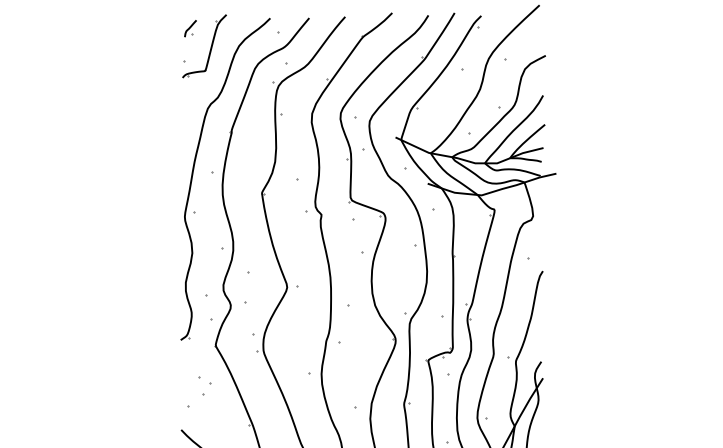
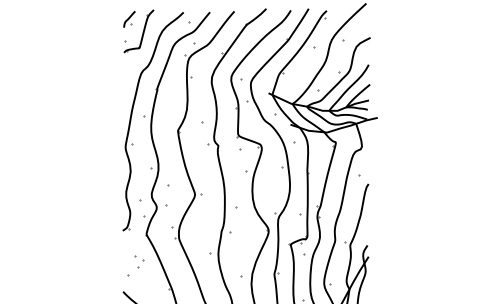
part: (190, 28) -> (129, 19), size x1.43

